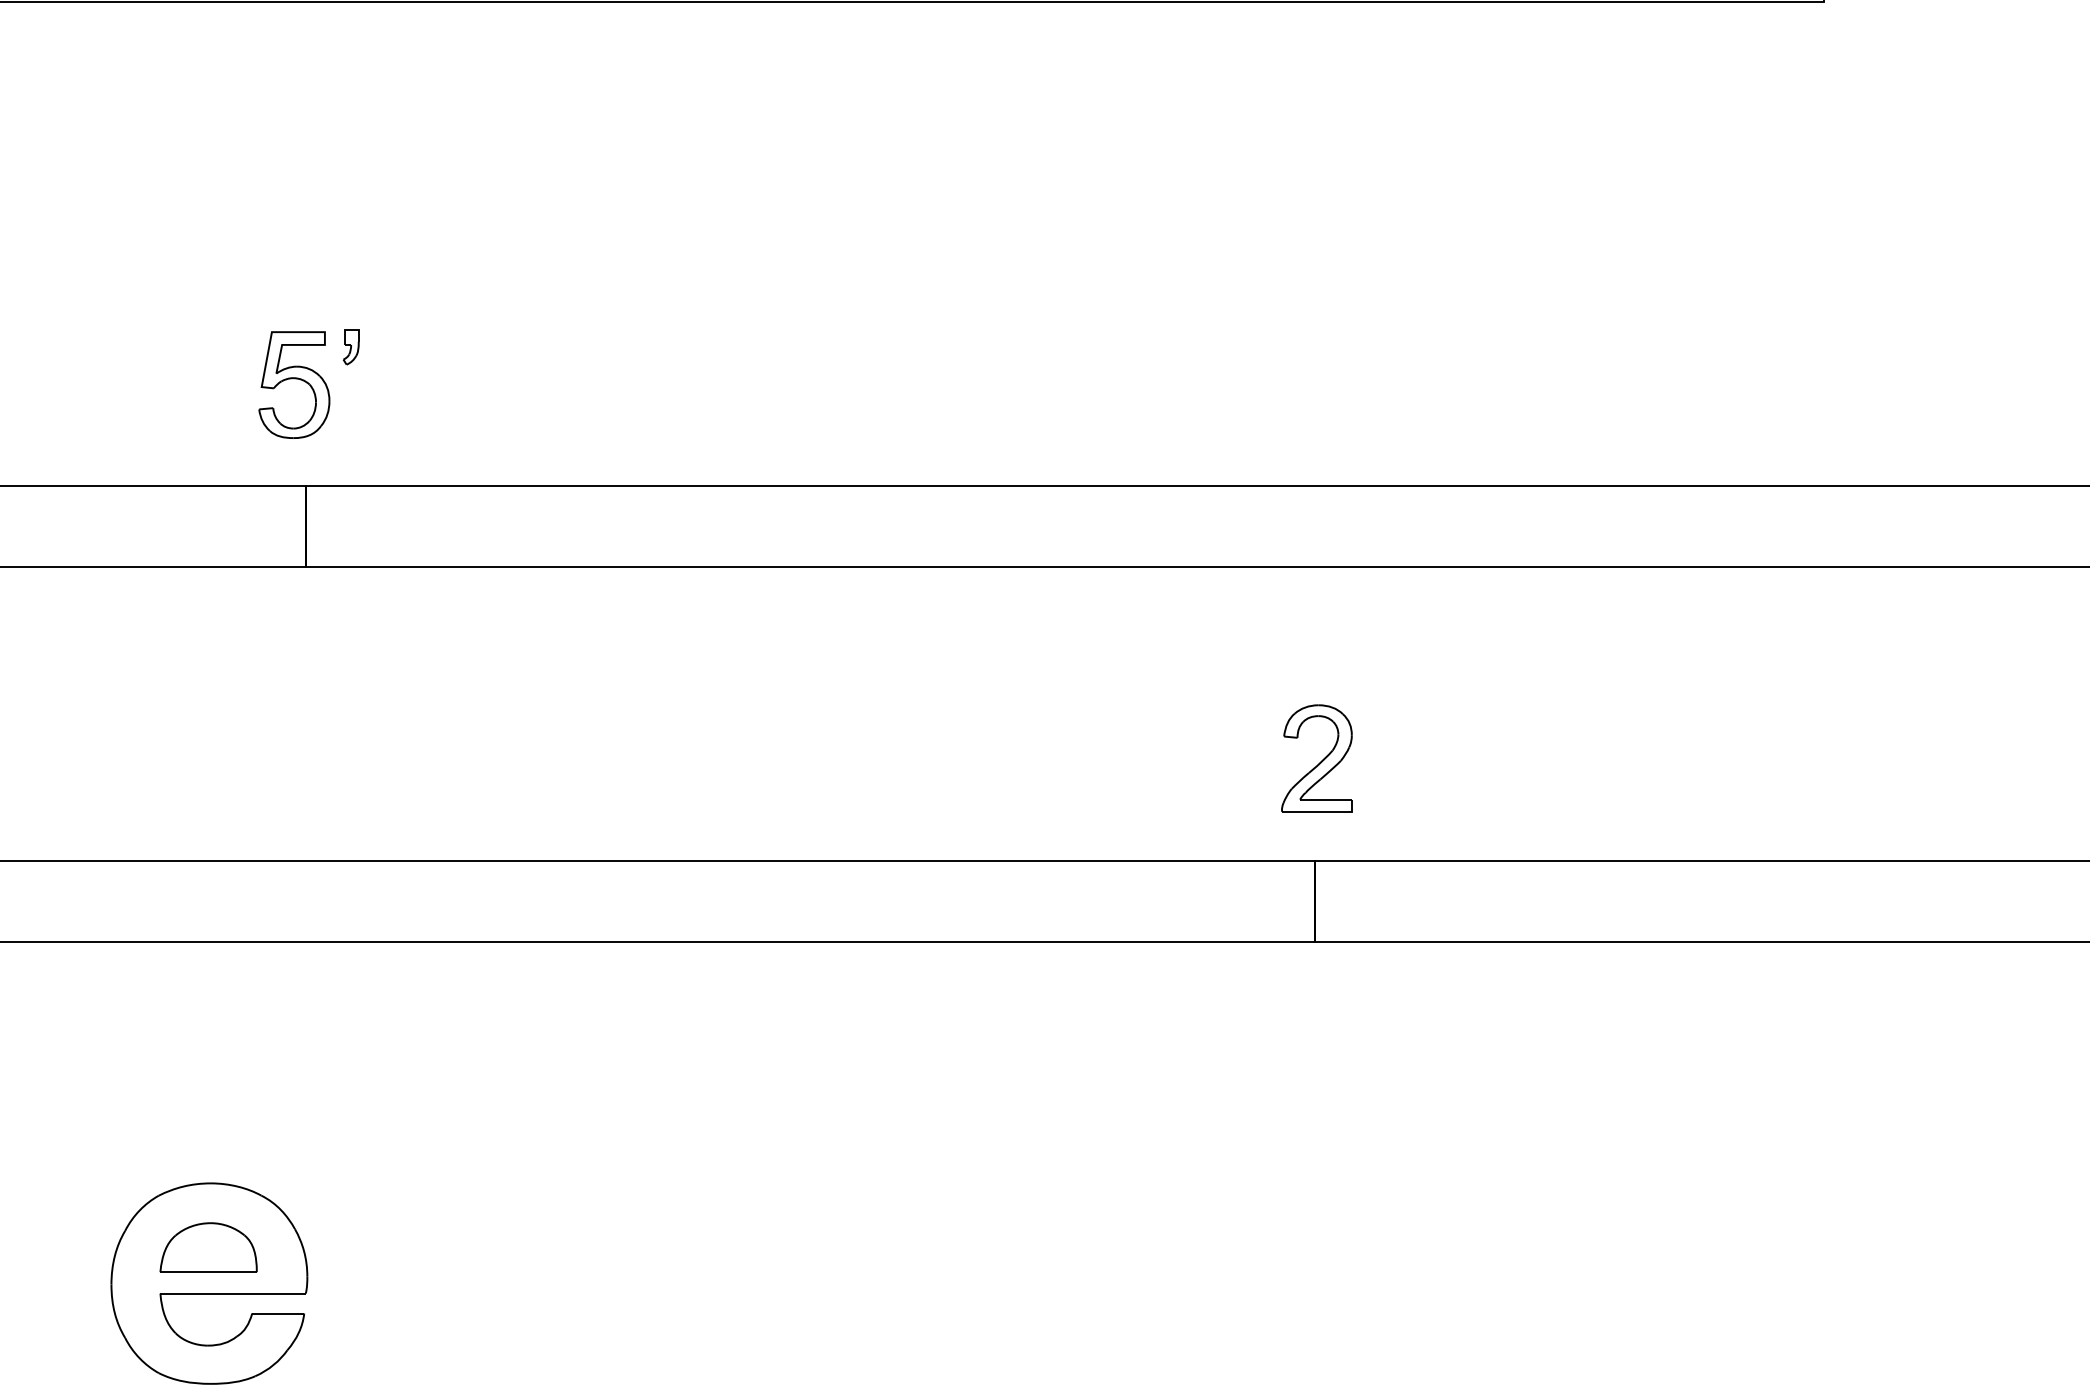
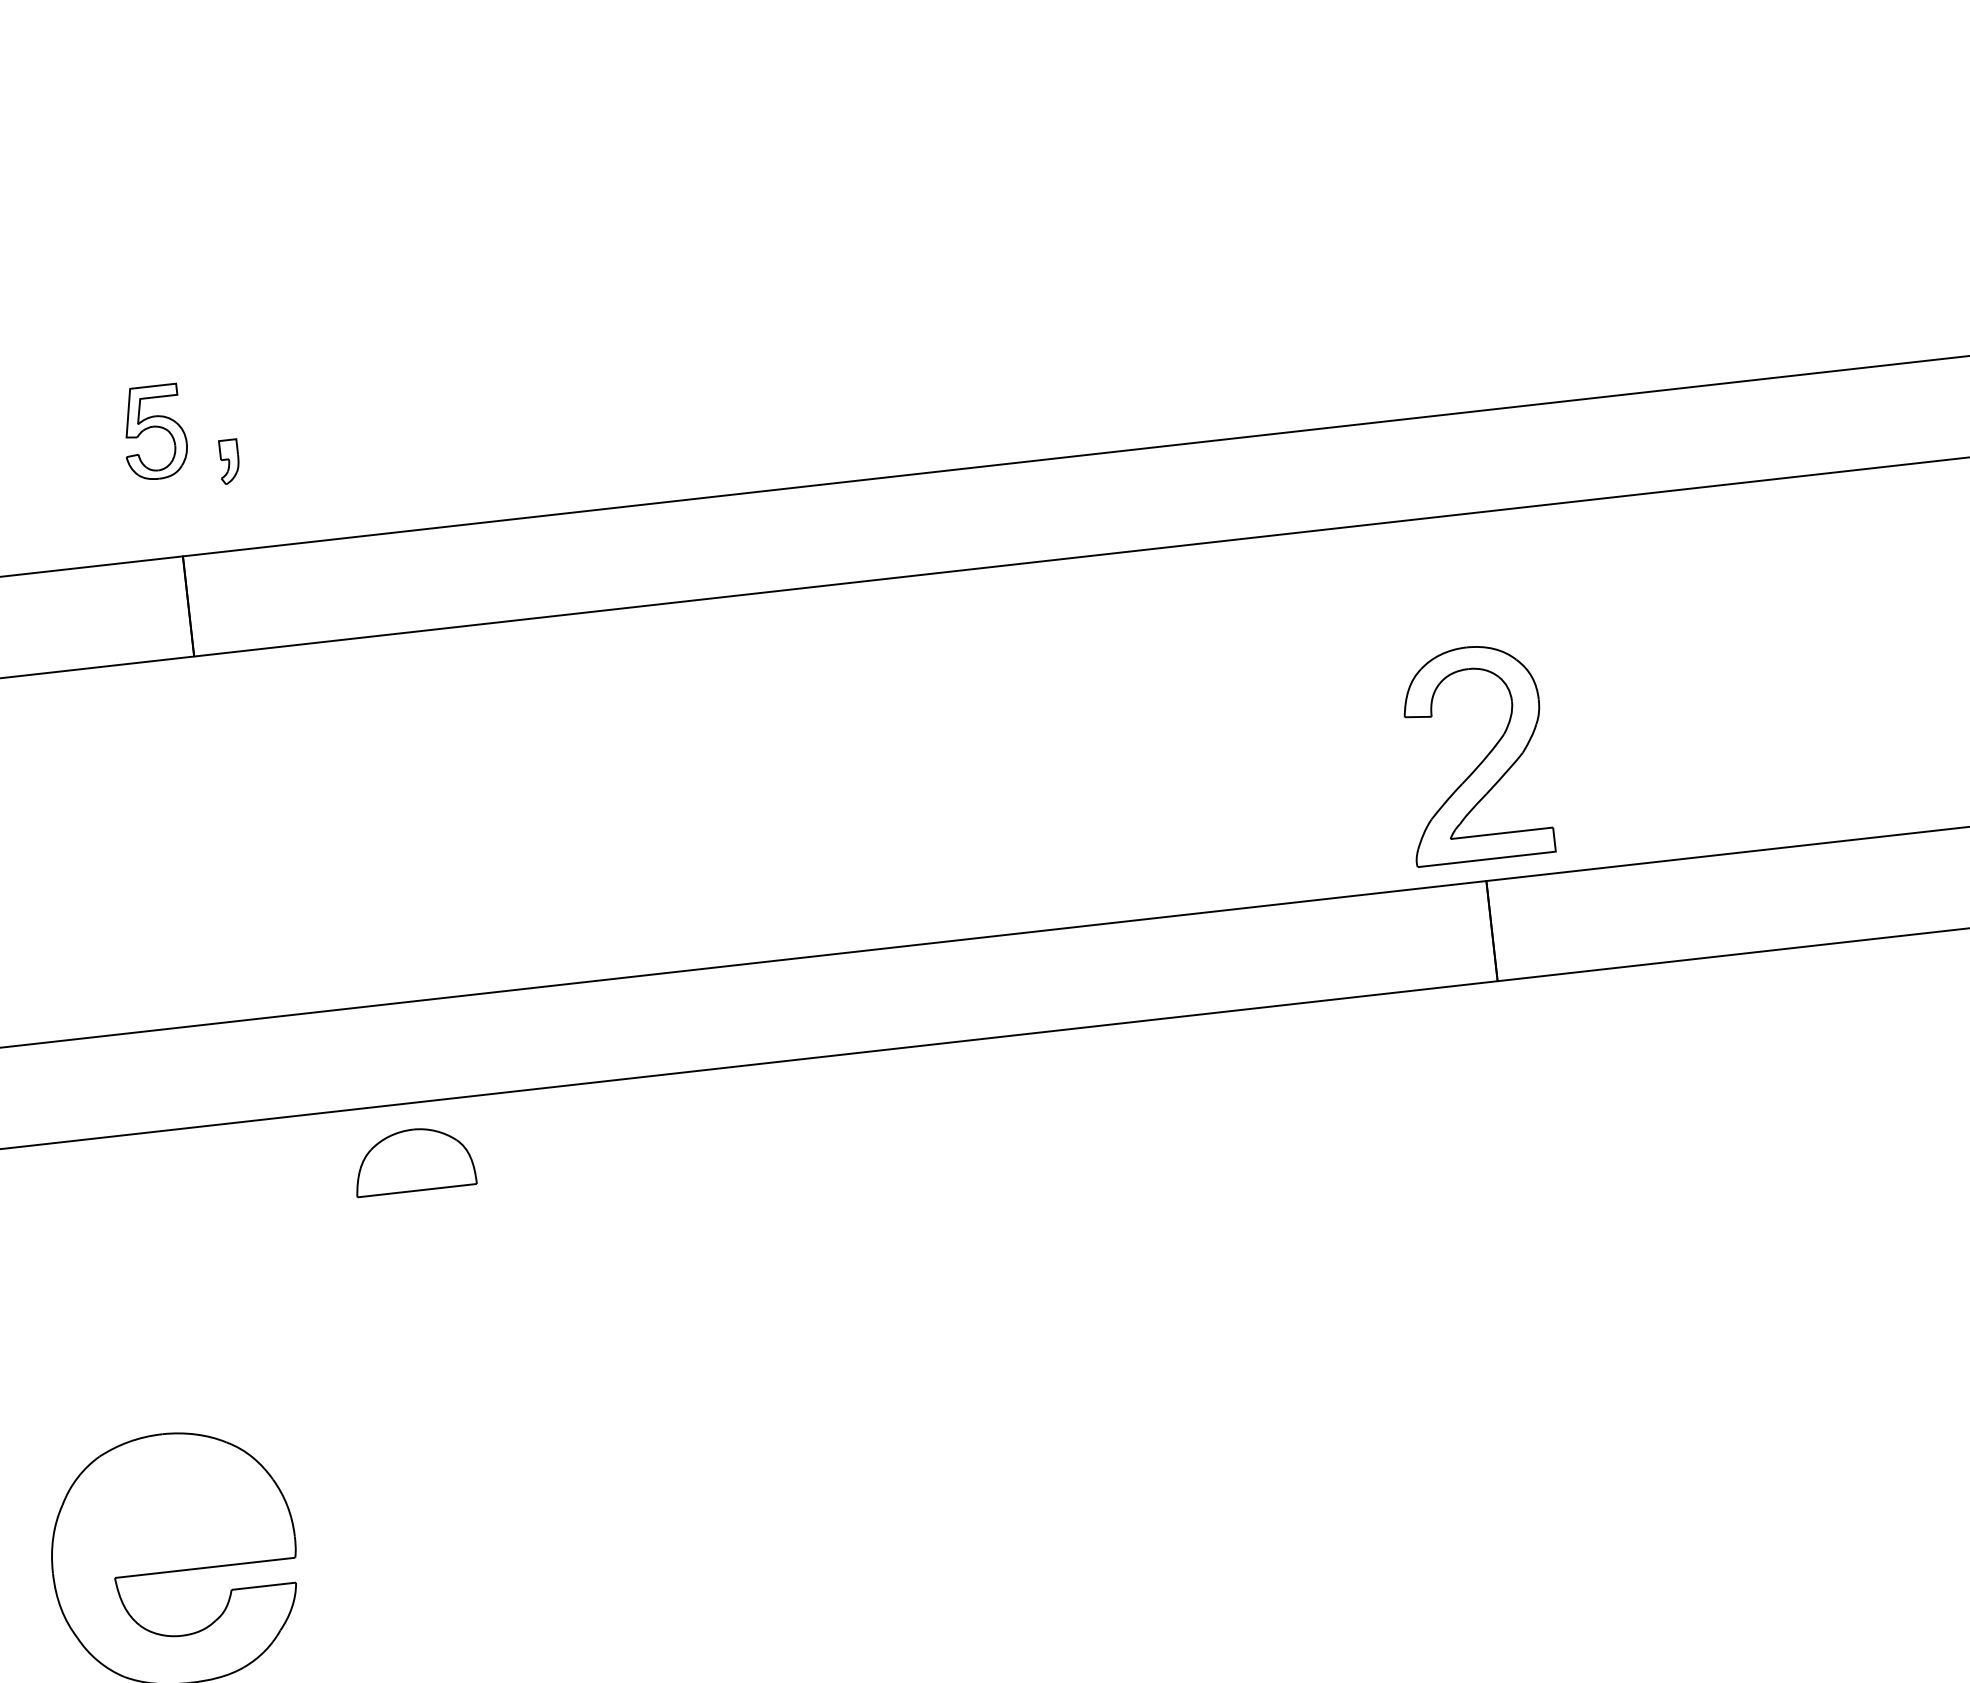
part: (350, 347) -> (228, 462), moved
part: (294, 384) -> (154, 431), size x0.7
part: (1316, 758) -> (1474, 753), size x1.6
part: (208, 1247) -> (413, 1160), moved

